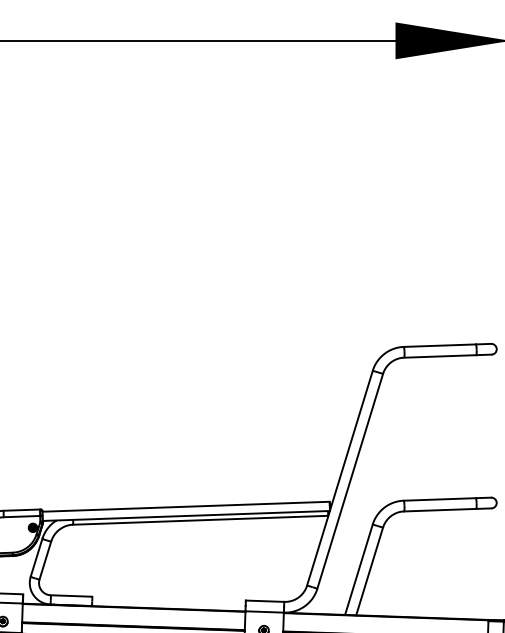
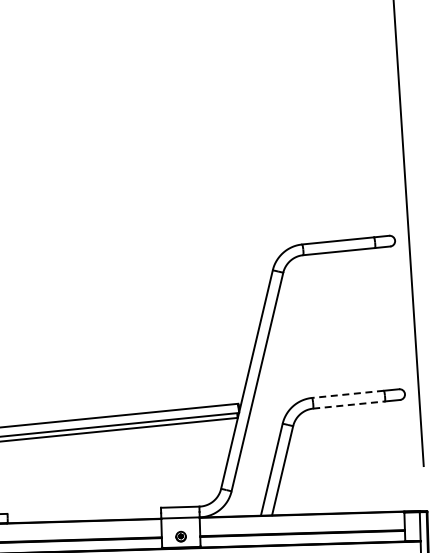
line: (439, 499) -> (347, 394), solid -> dashed
line: (440, 510) -> (349, 405), solid -> dashed

